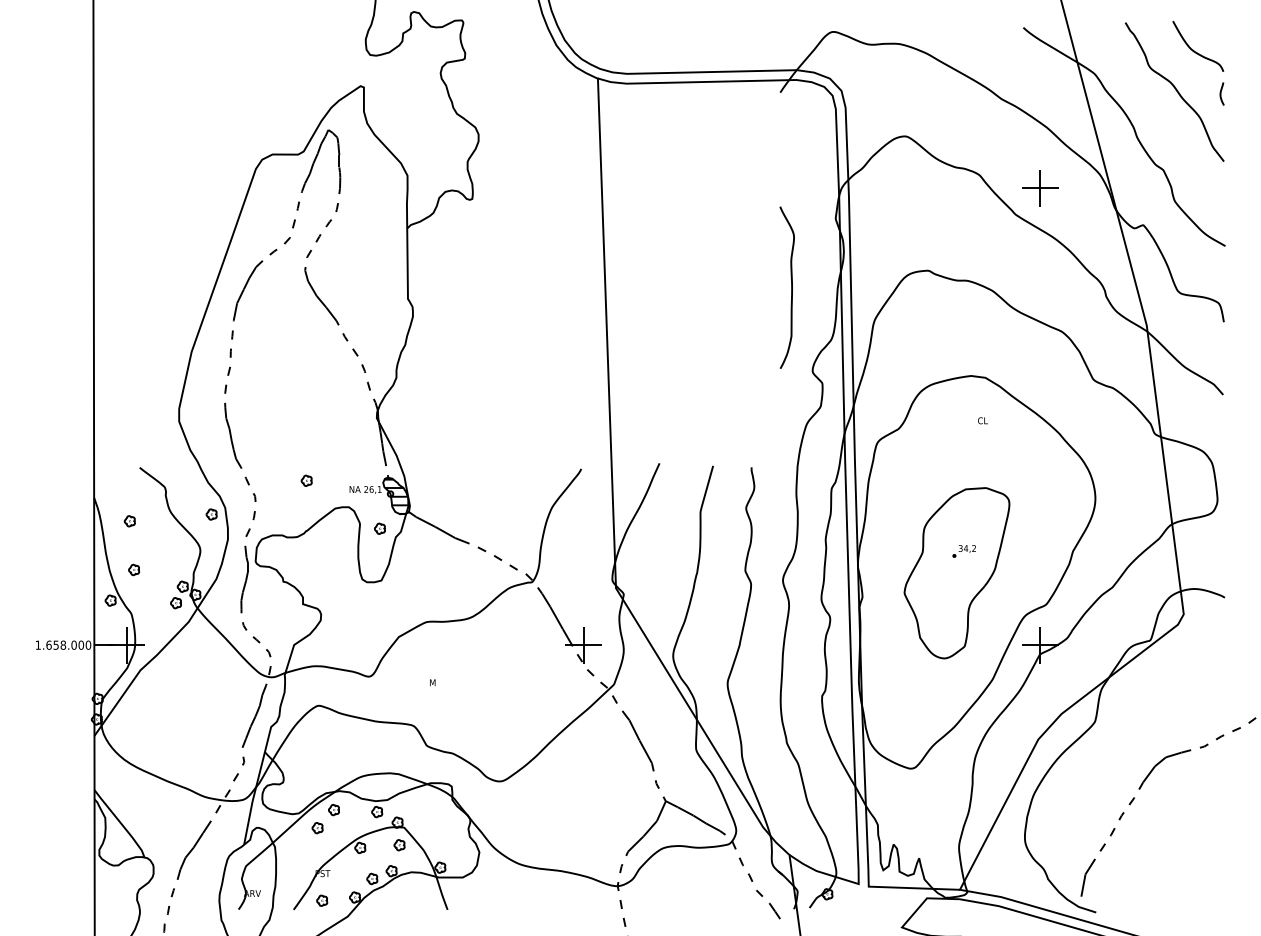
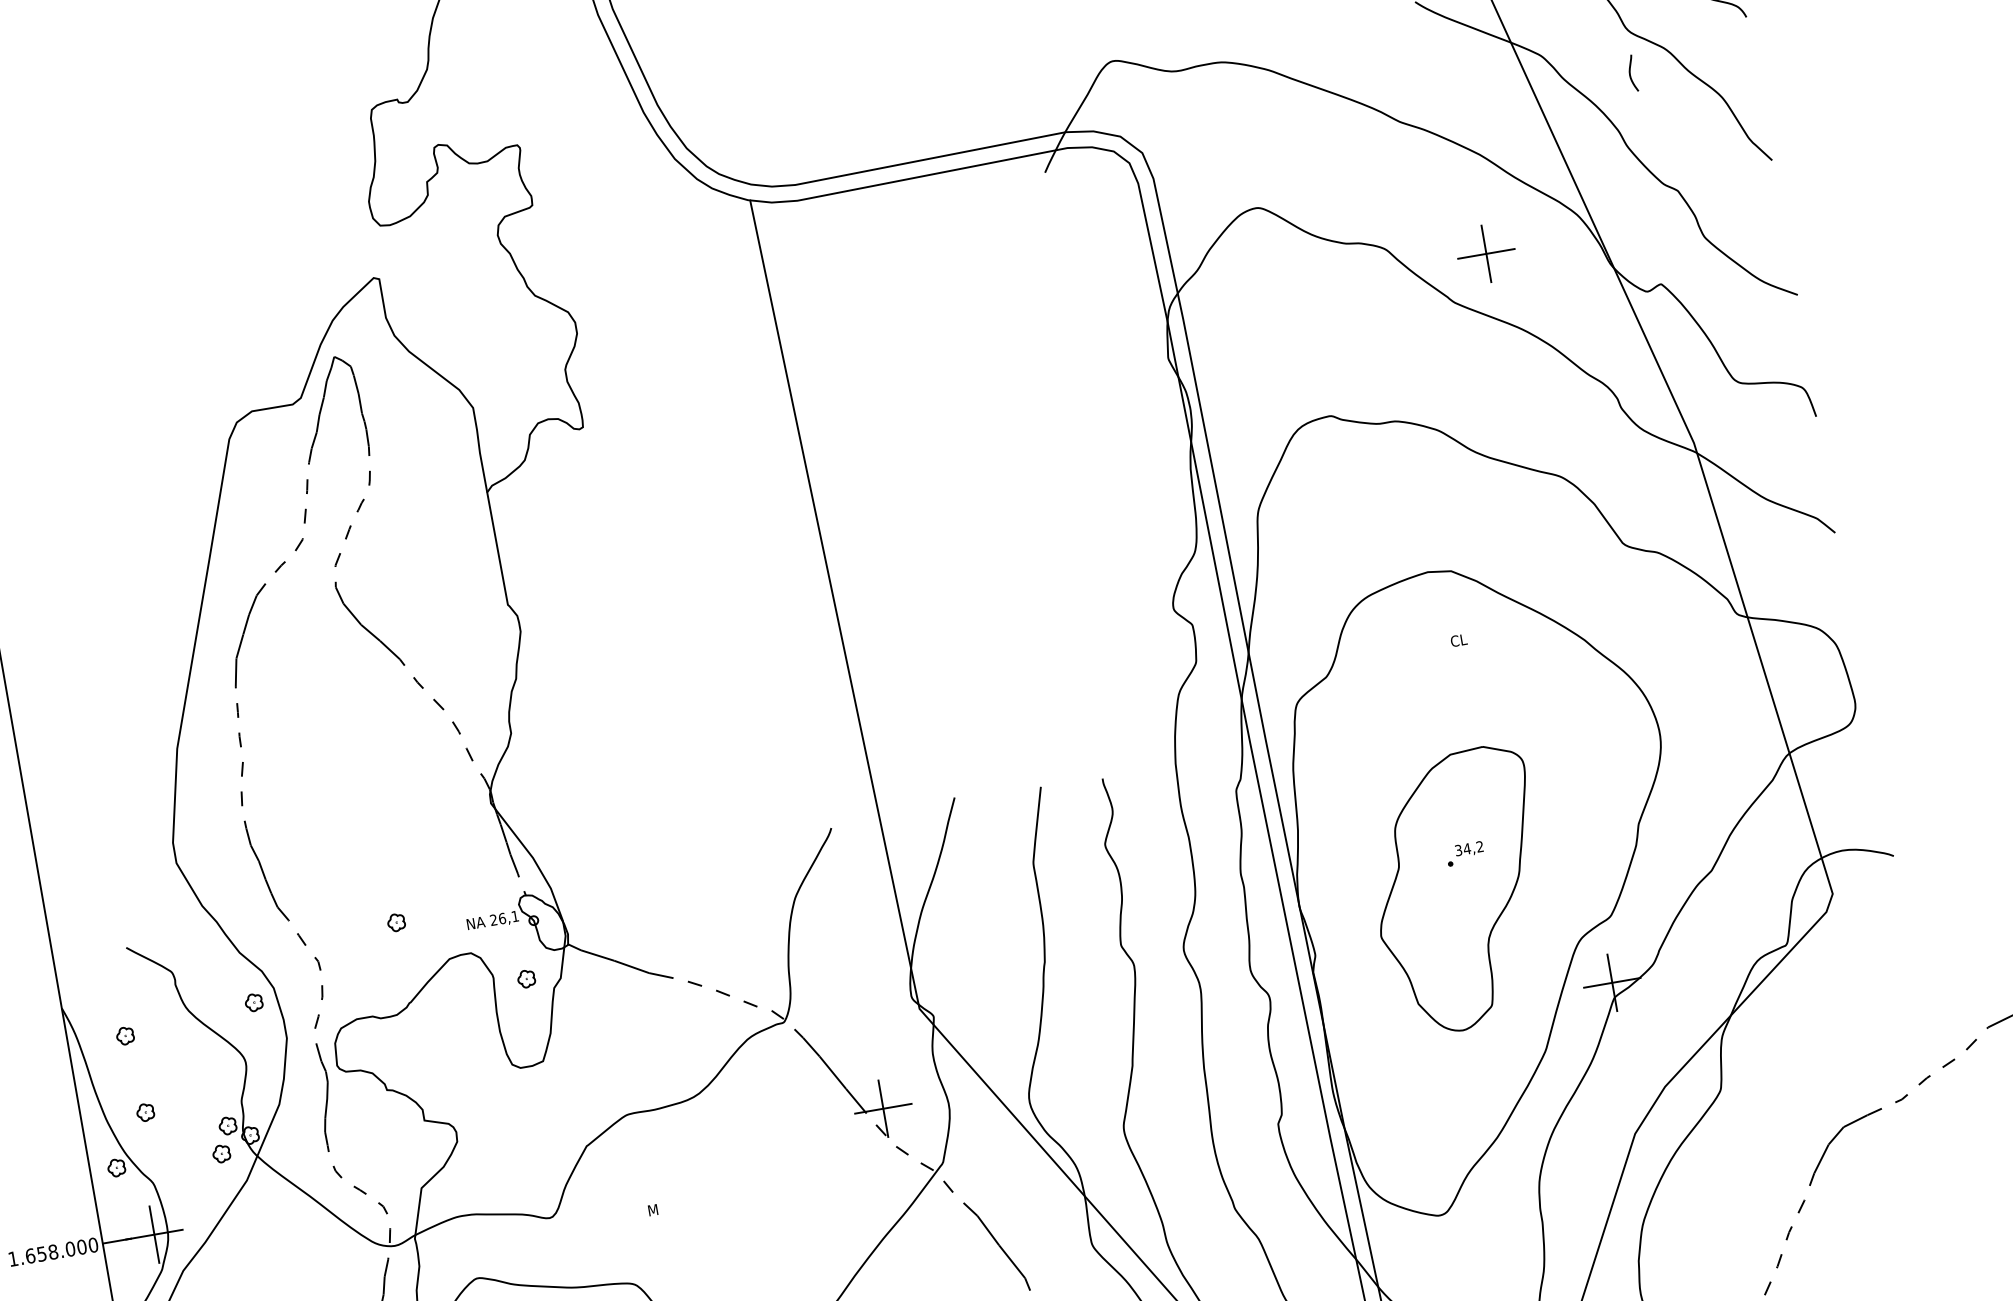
curve: (1221, 93) -> (1631, 72), moved
curve: (791, 287) -> (1116, 480), removed
hatch: (396, 496) -> (543, 922), removed

